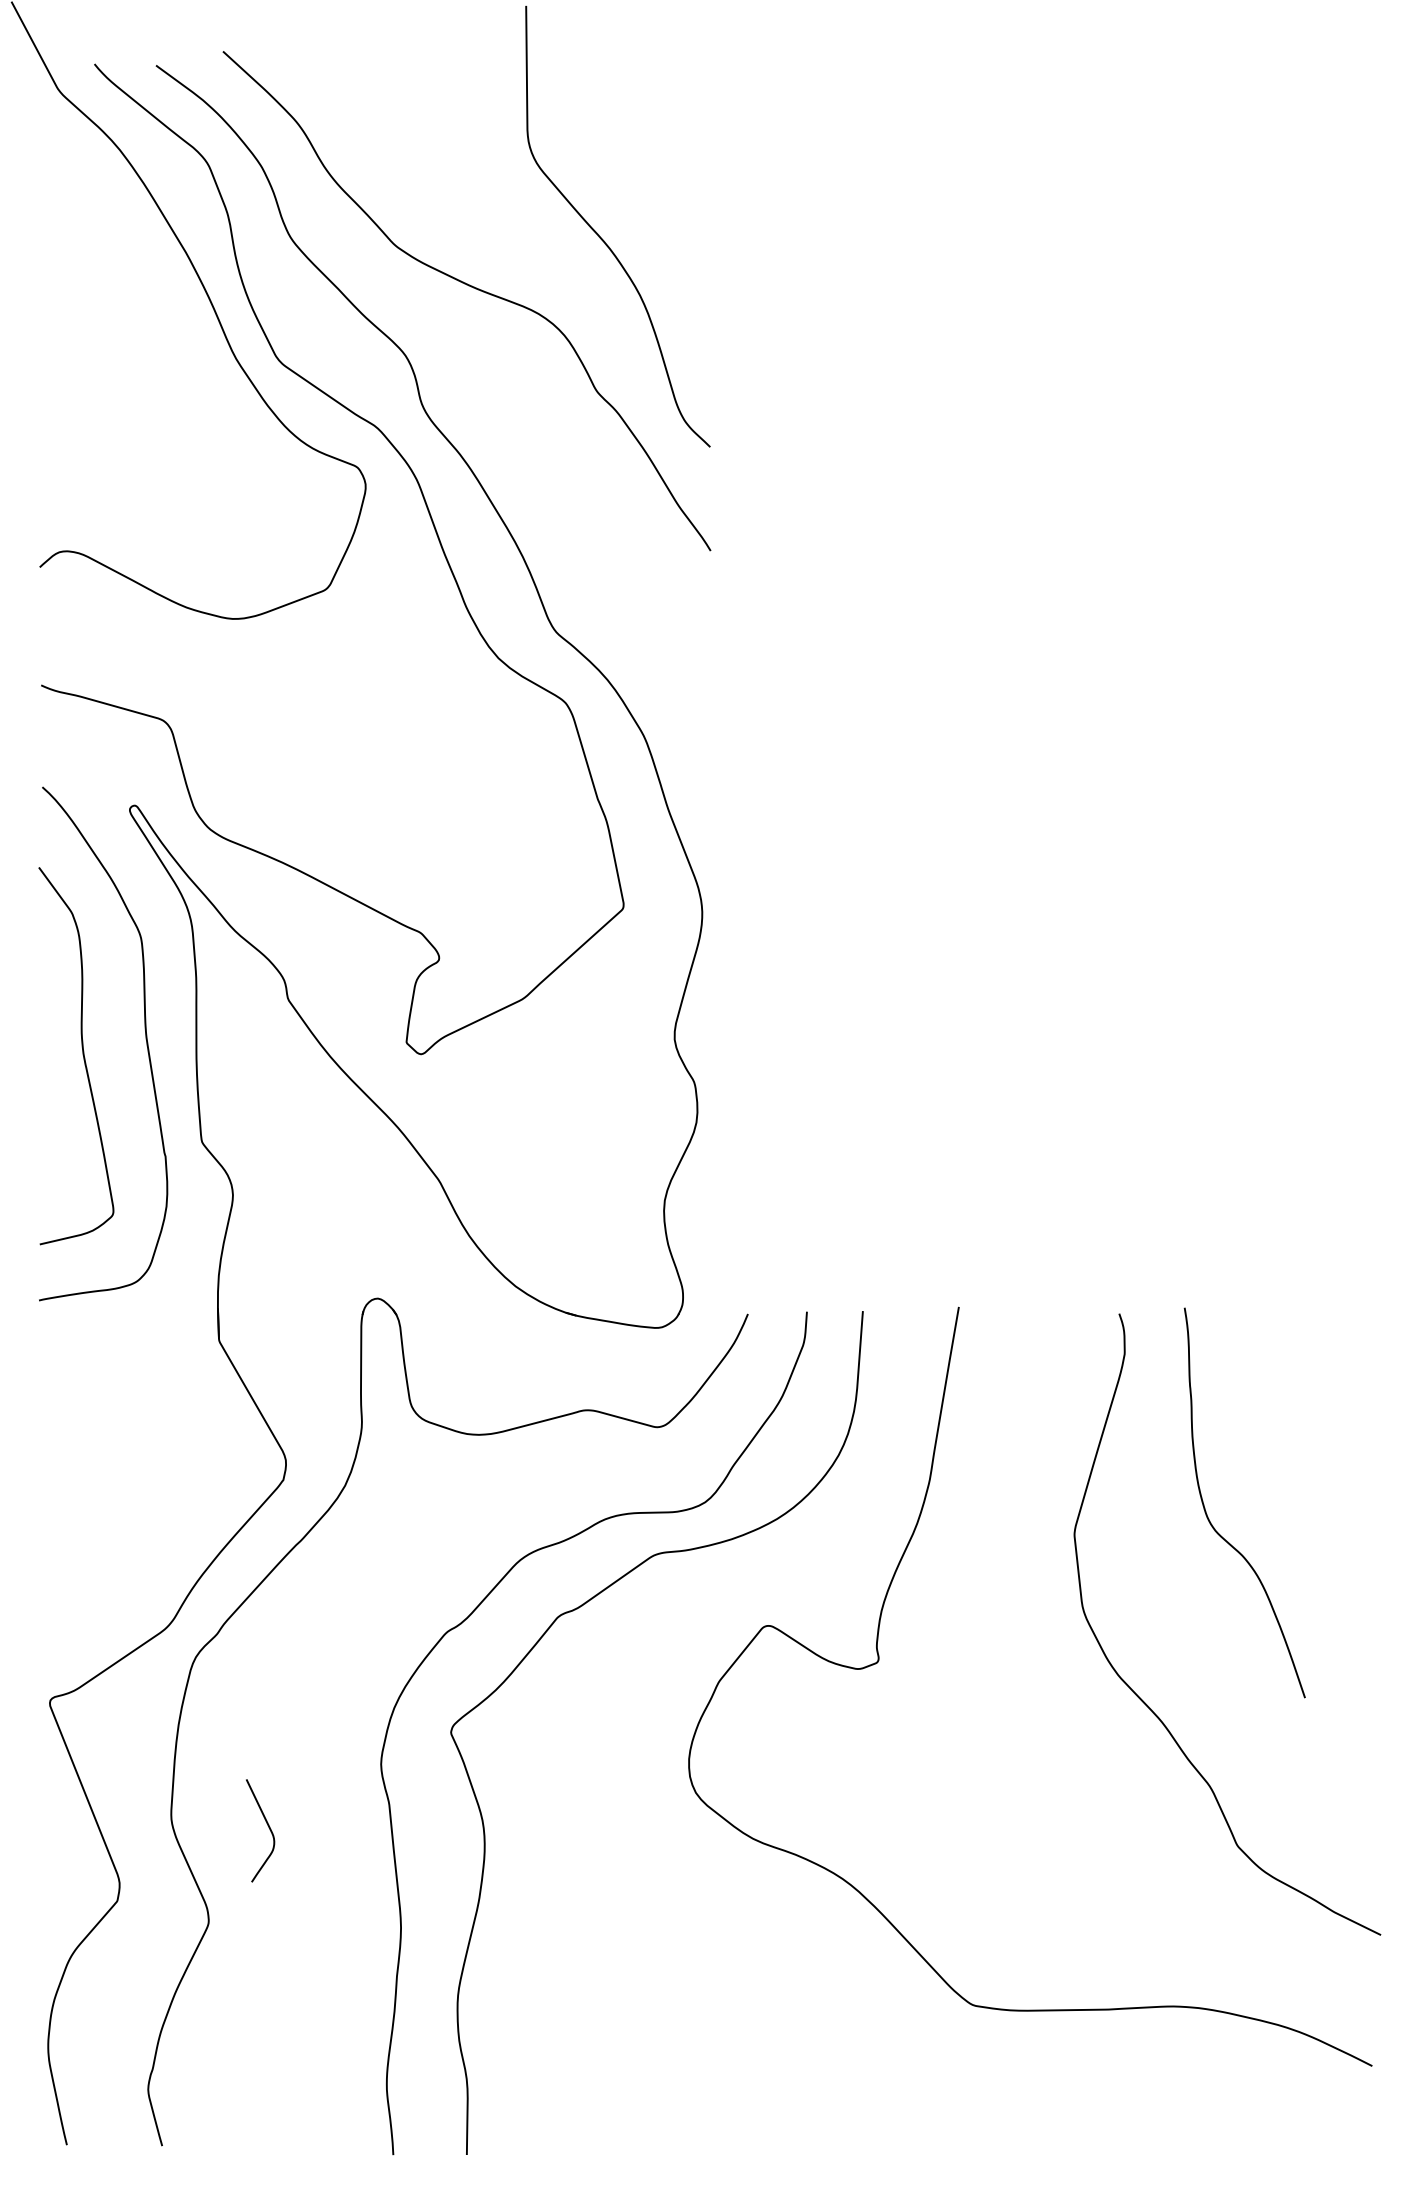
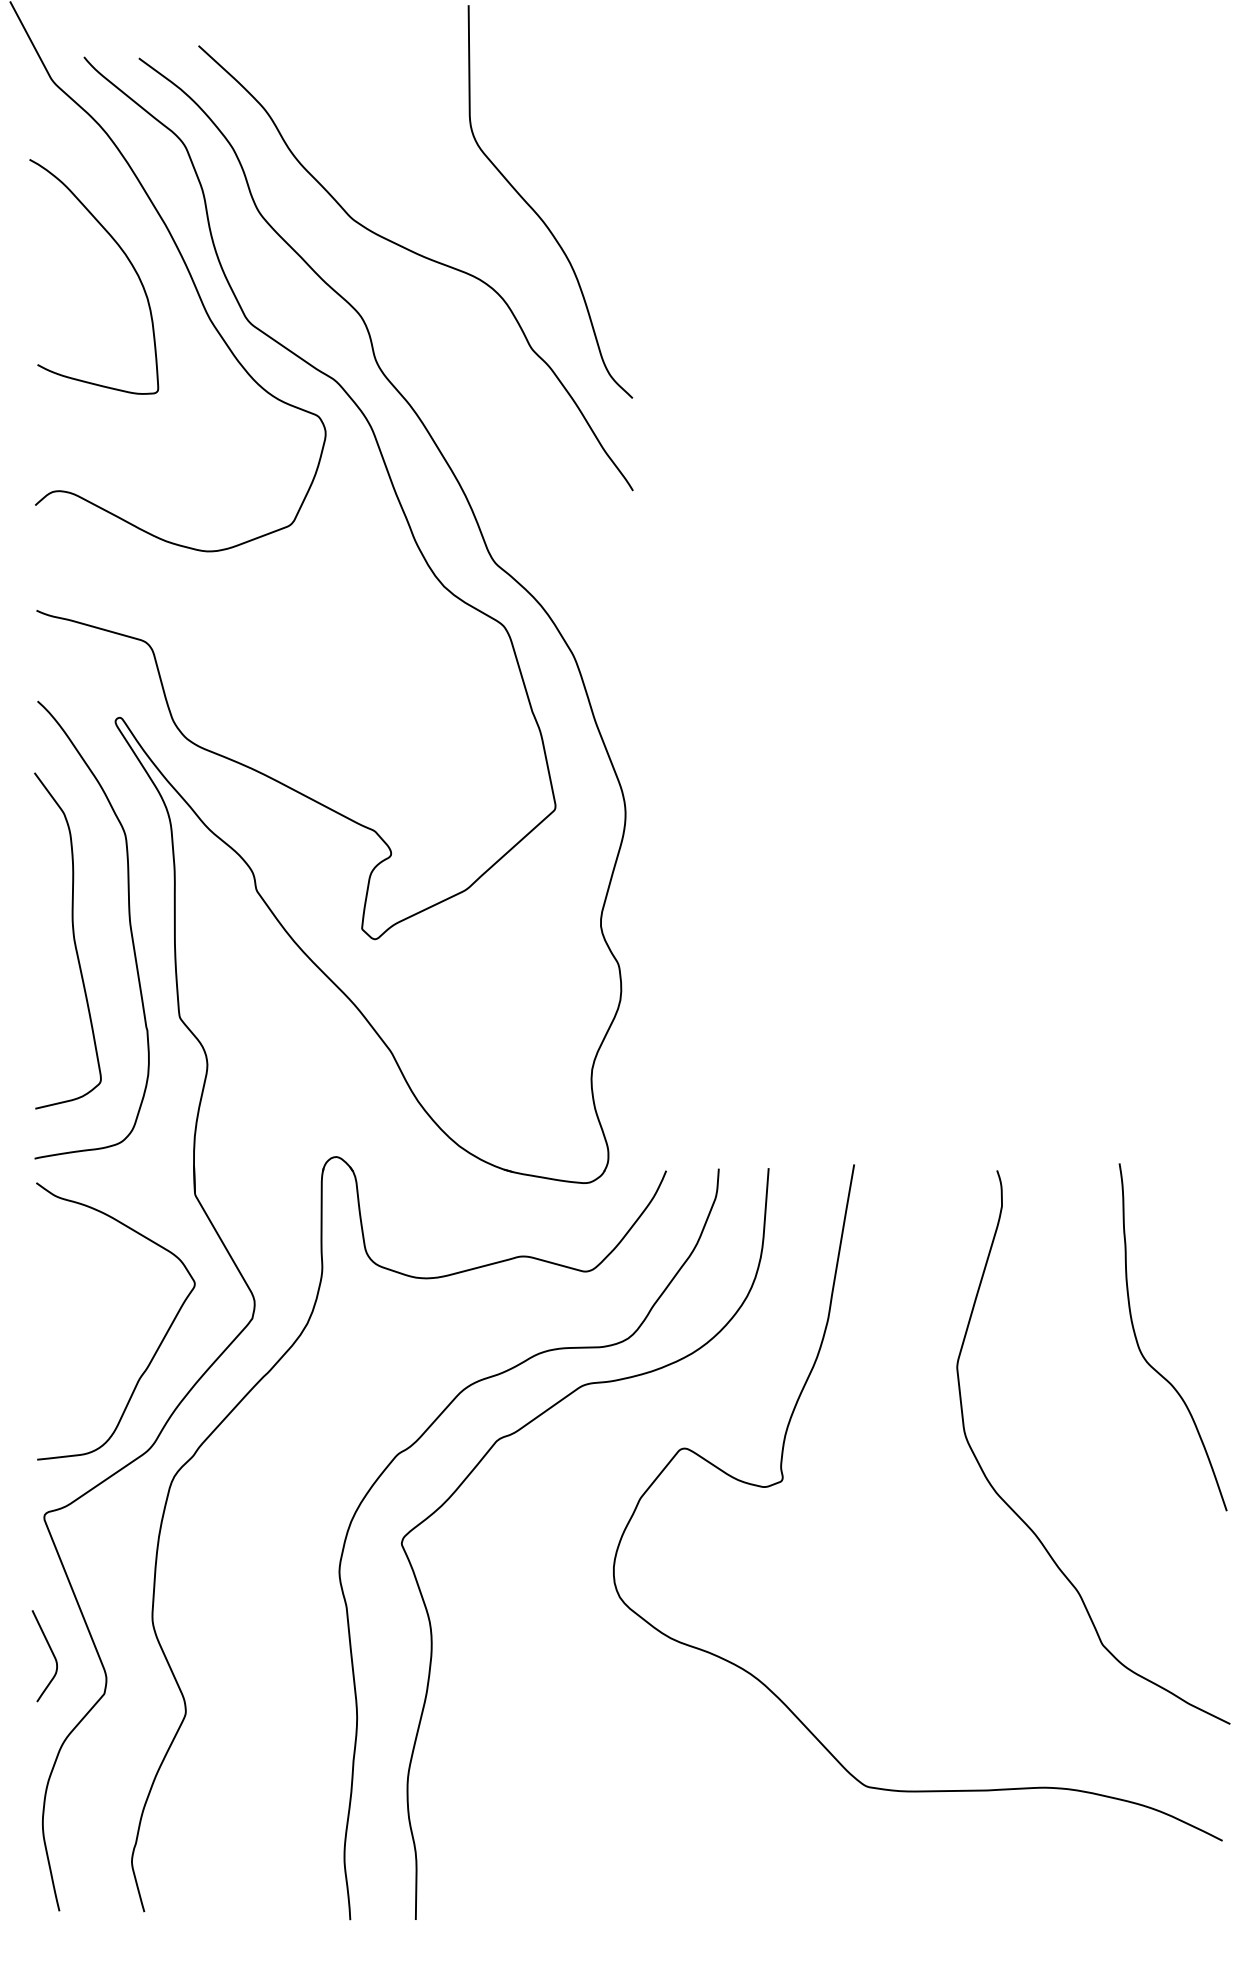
curve: (141, 288) -> (125, 256), added
curve: (177, 1511) -> (157, 1346), added
curve: (1211, 1522) -> (1143, 1354), moved
curve: (268, 1827) -> (51, 1653), moved

